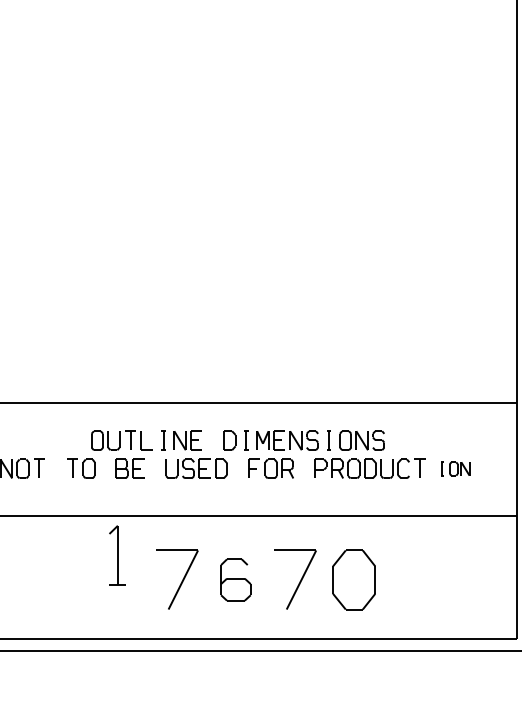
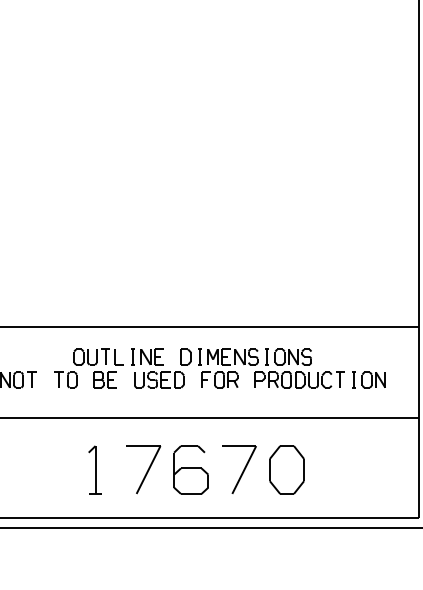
part: (454, 468) -> (368, 379), size x1.43
part: (116, 554) -> (94, 469), moved
part: (235, 579) -> (190, 469), size x1.43

